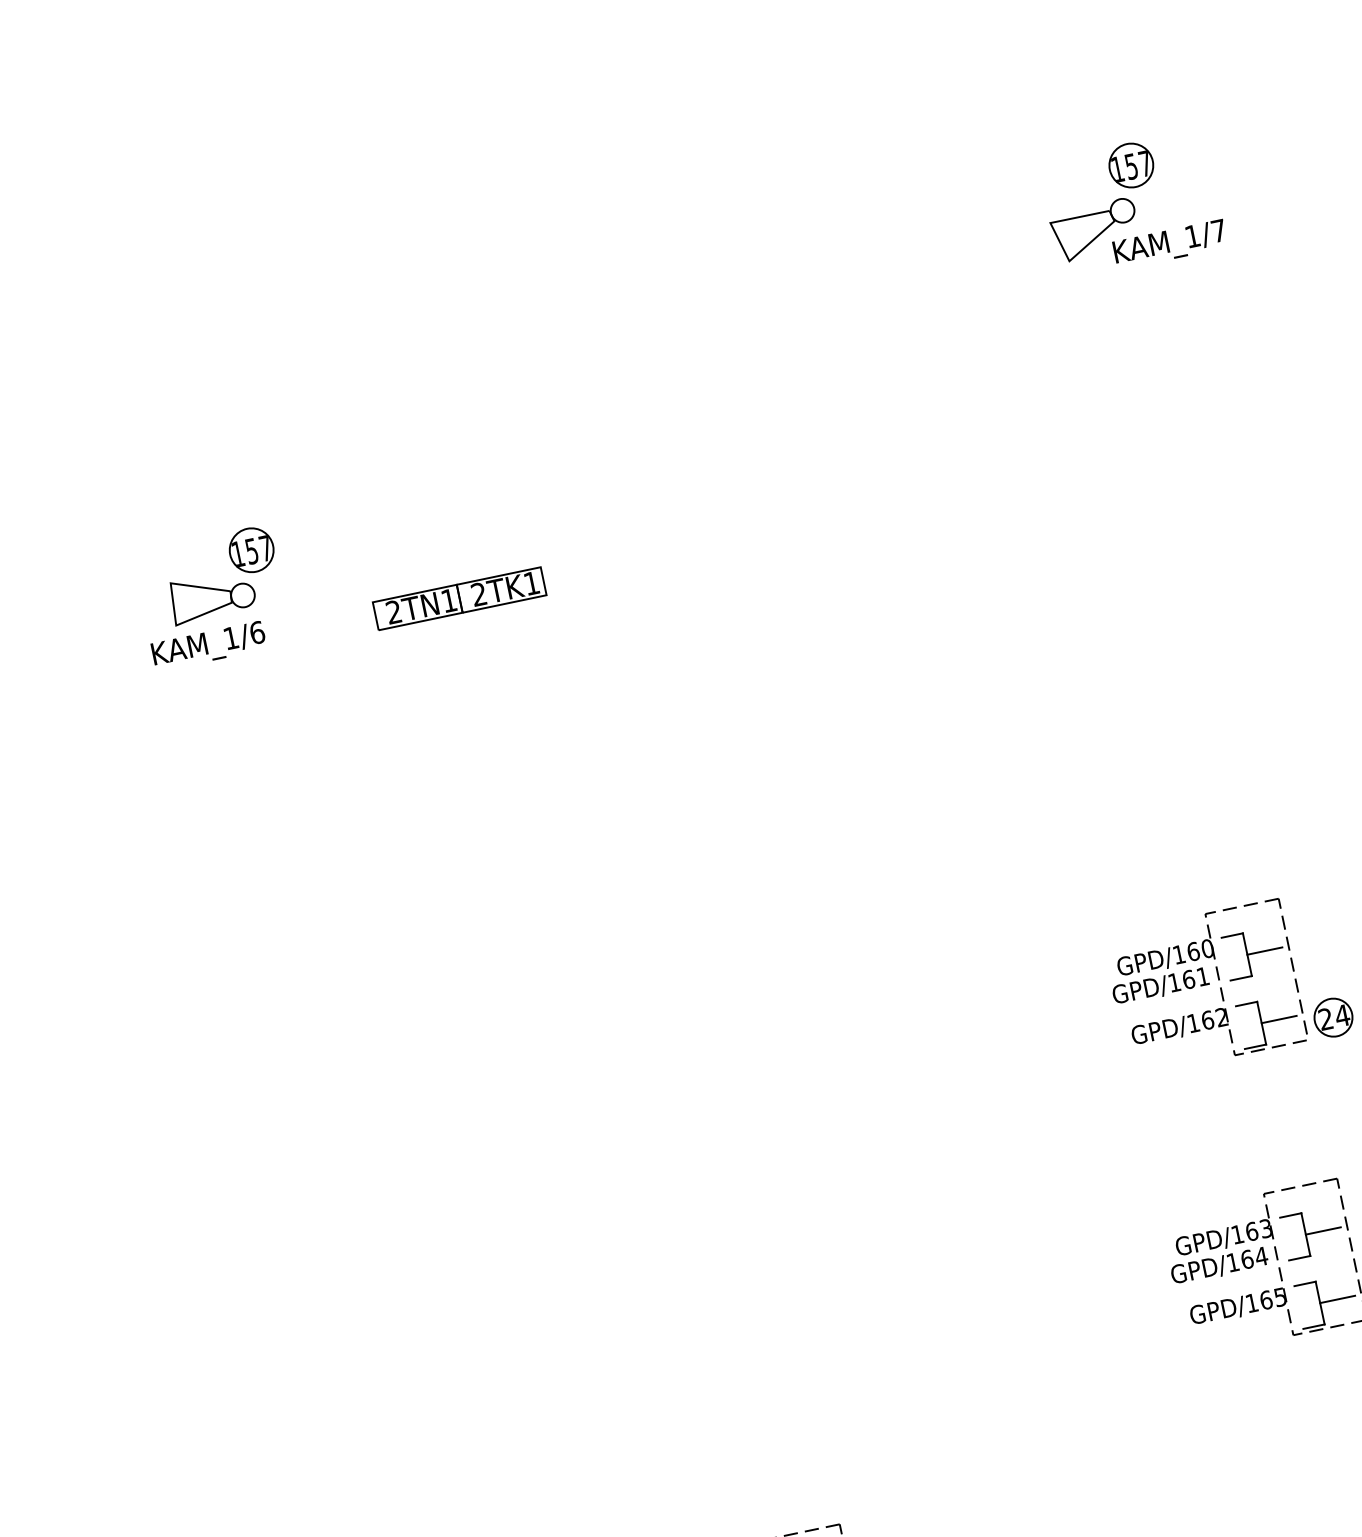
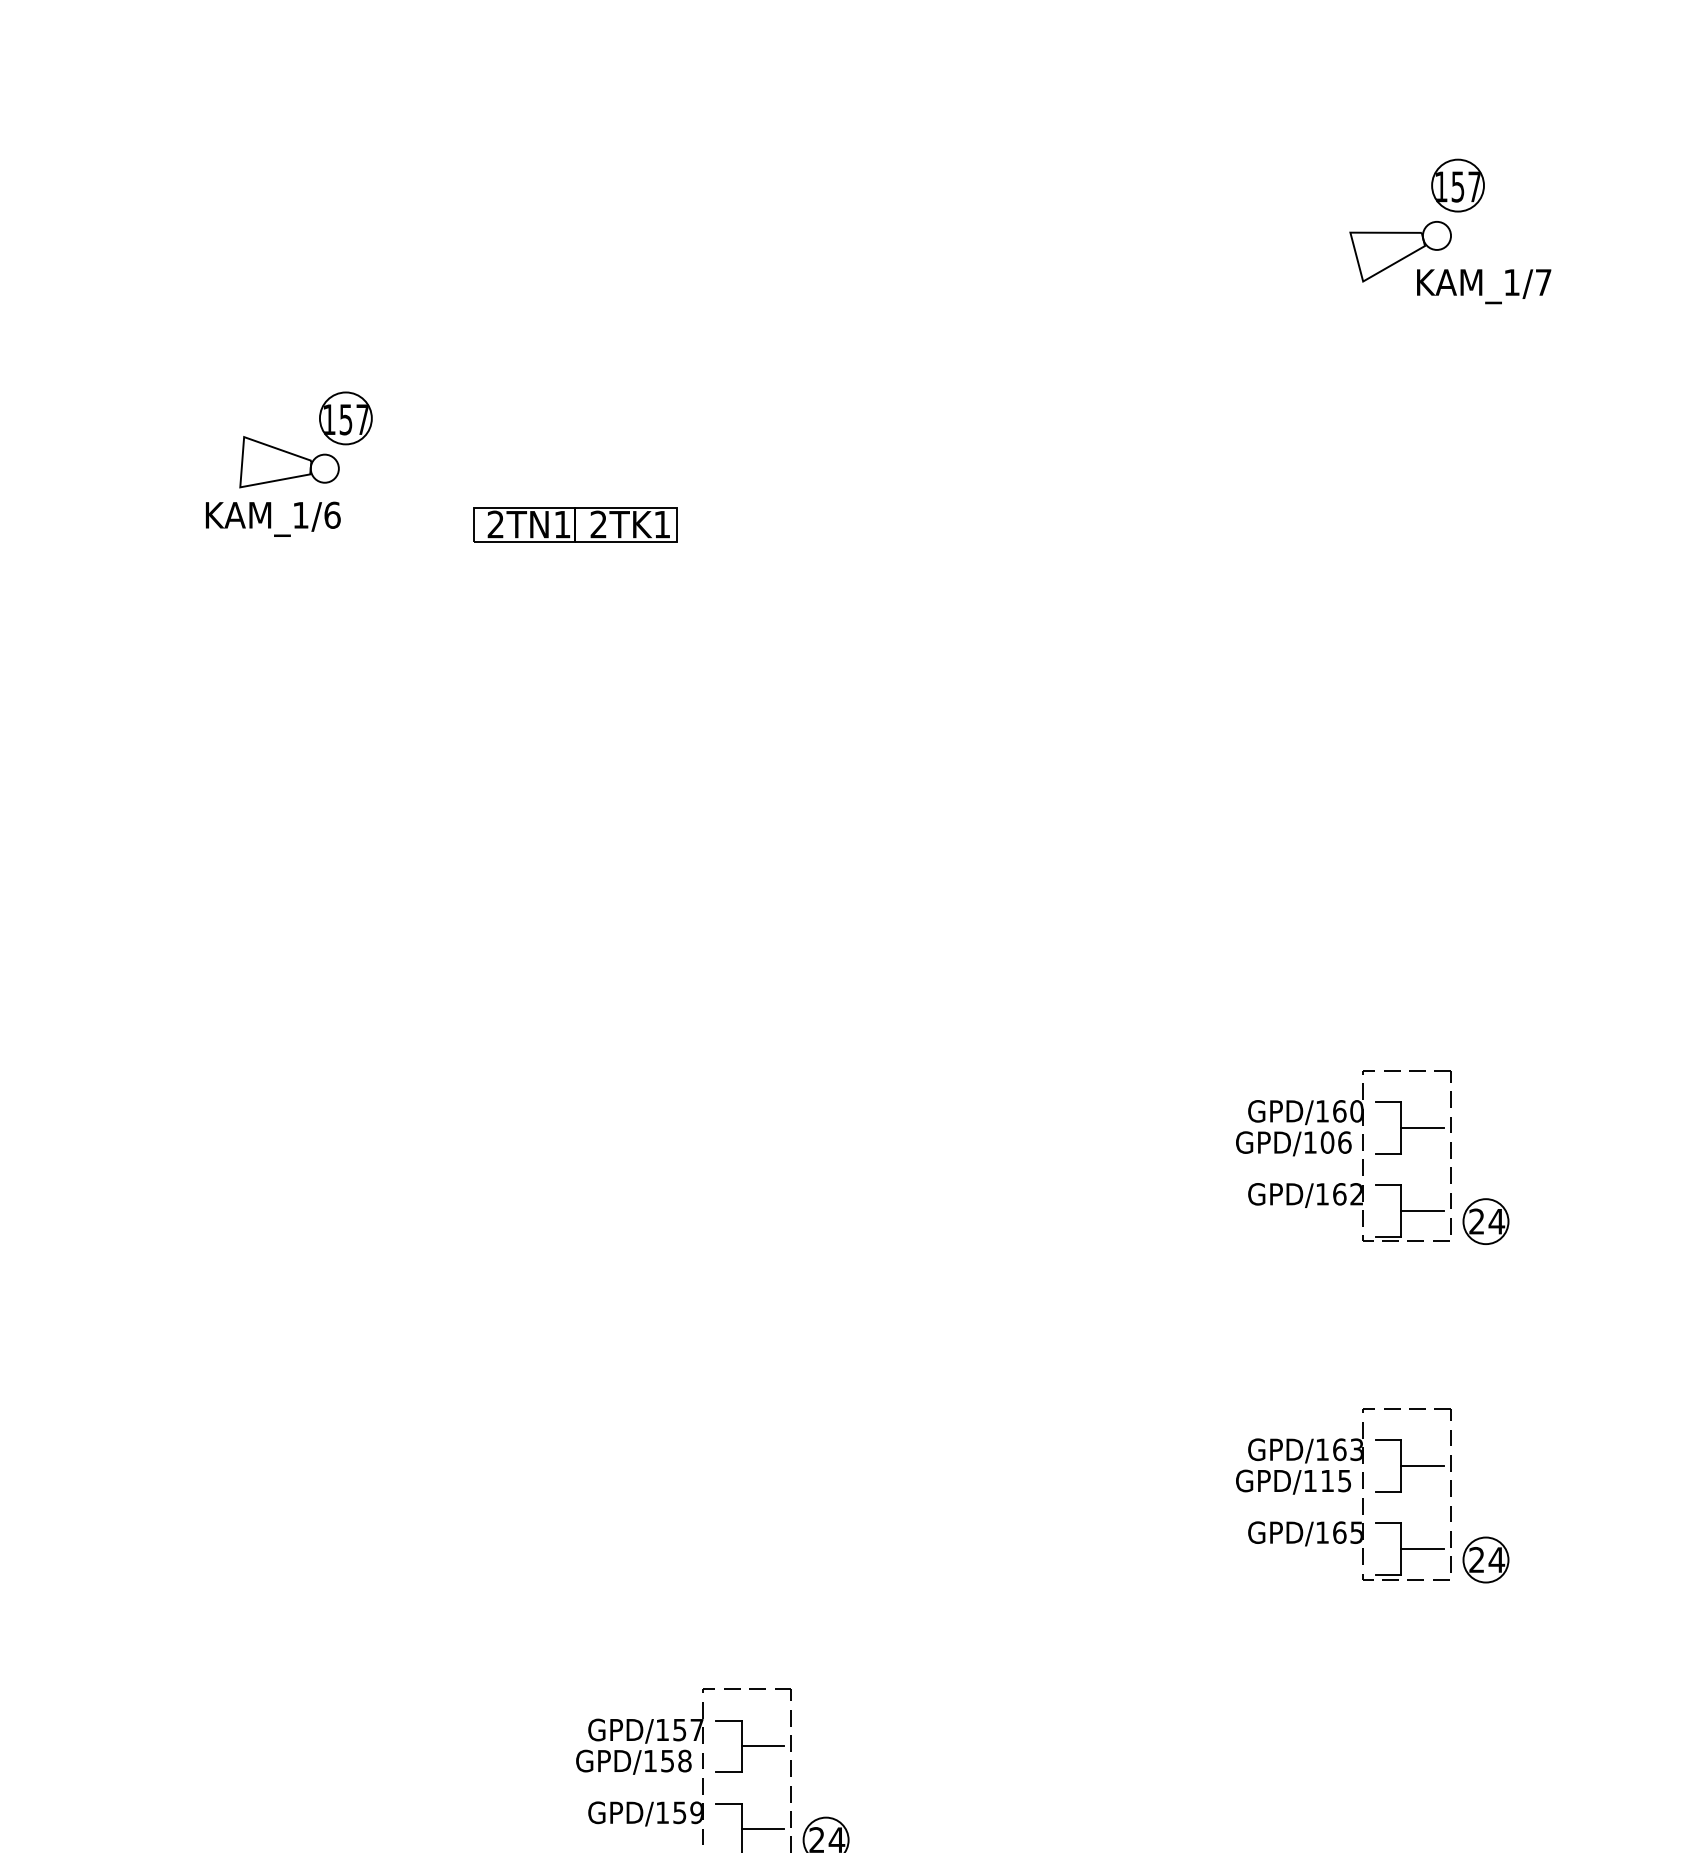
text: (1195, 978) -> (1335, 1142), GPD/161 -> GPD/106
text: (1254, 1257) -> (1336, 1480), GPD/164 -> GPD/115

